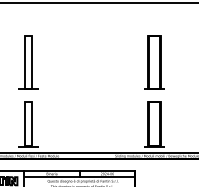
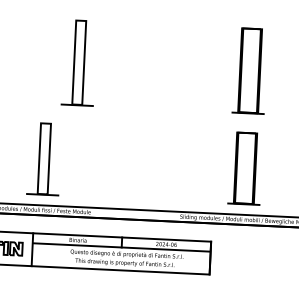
part: (28, 62) -> (79, 62), moved

